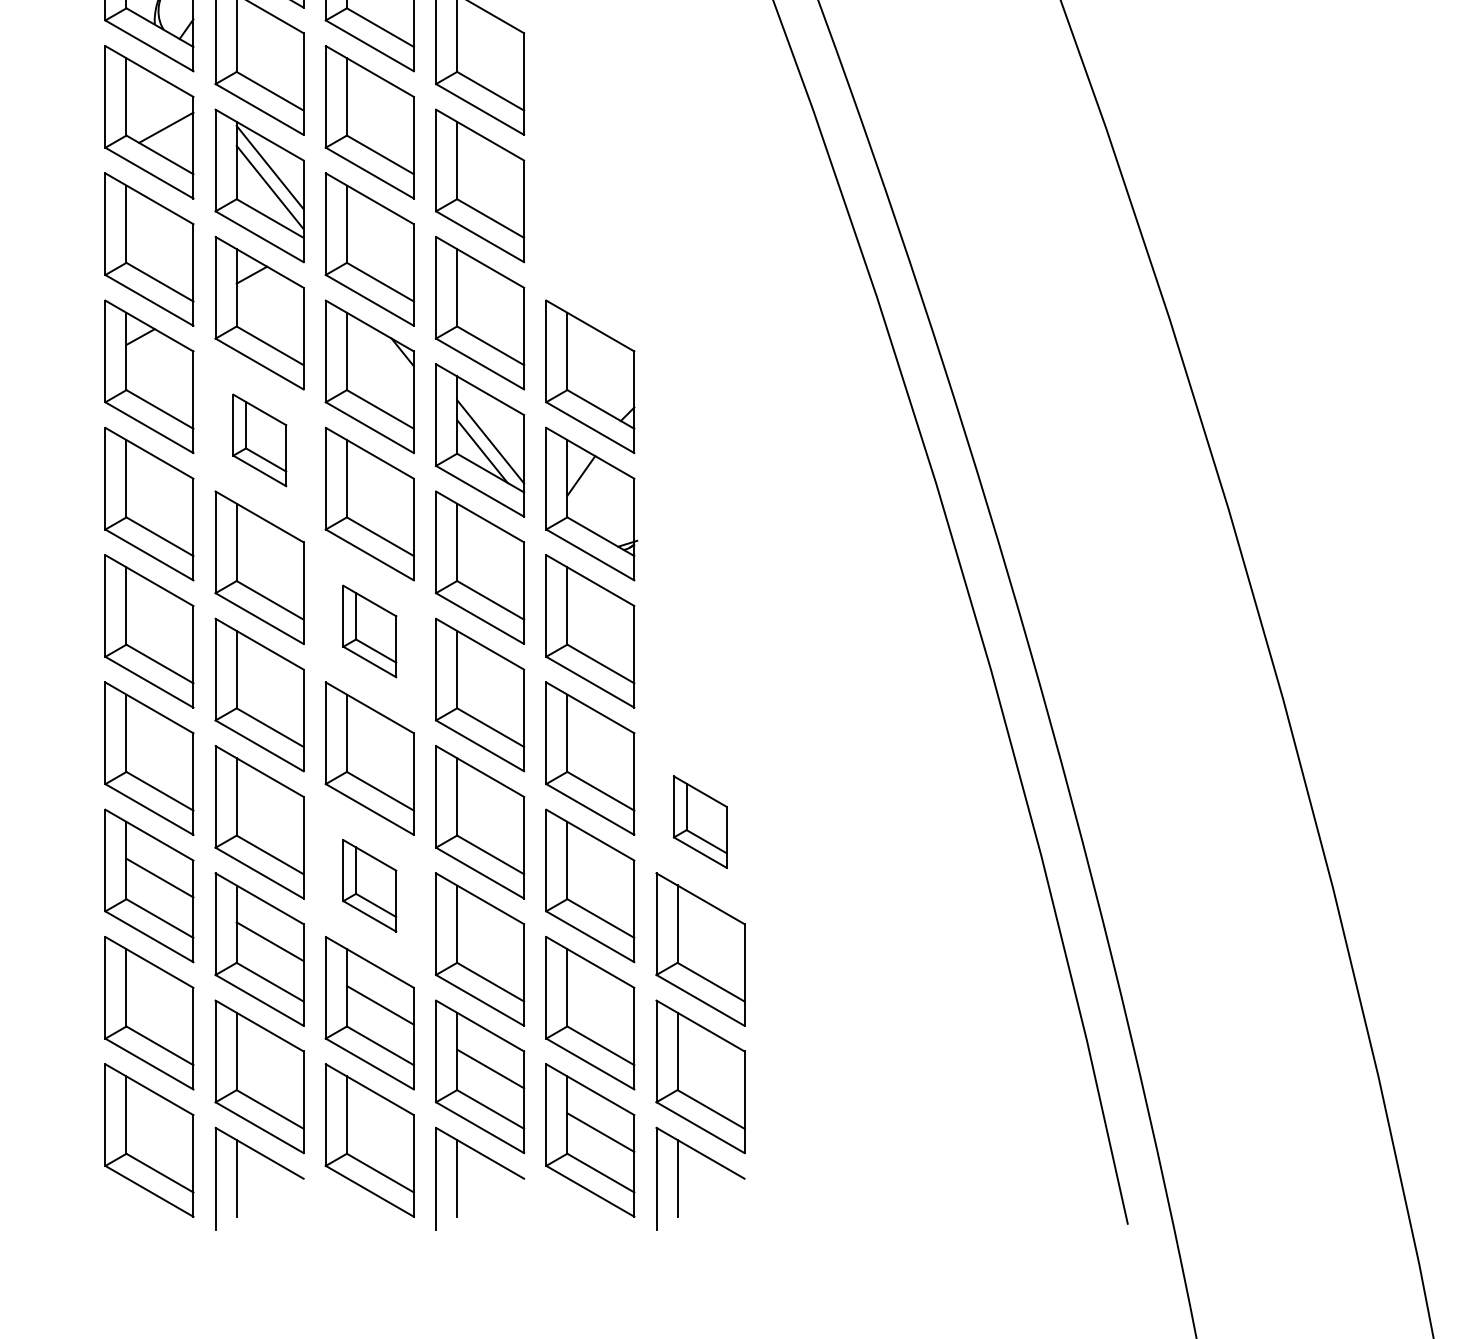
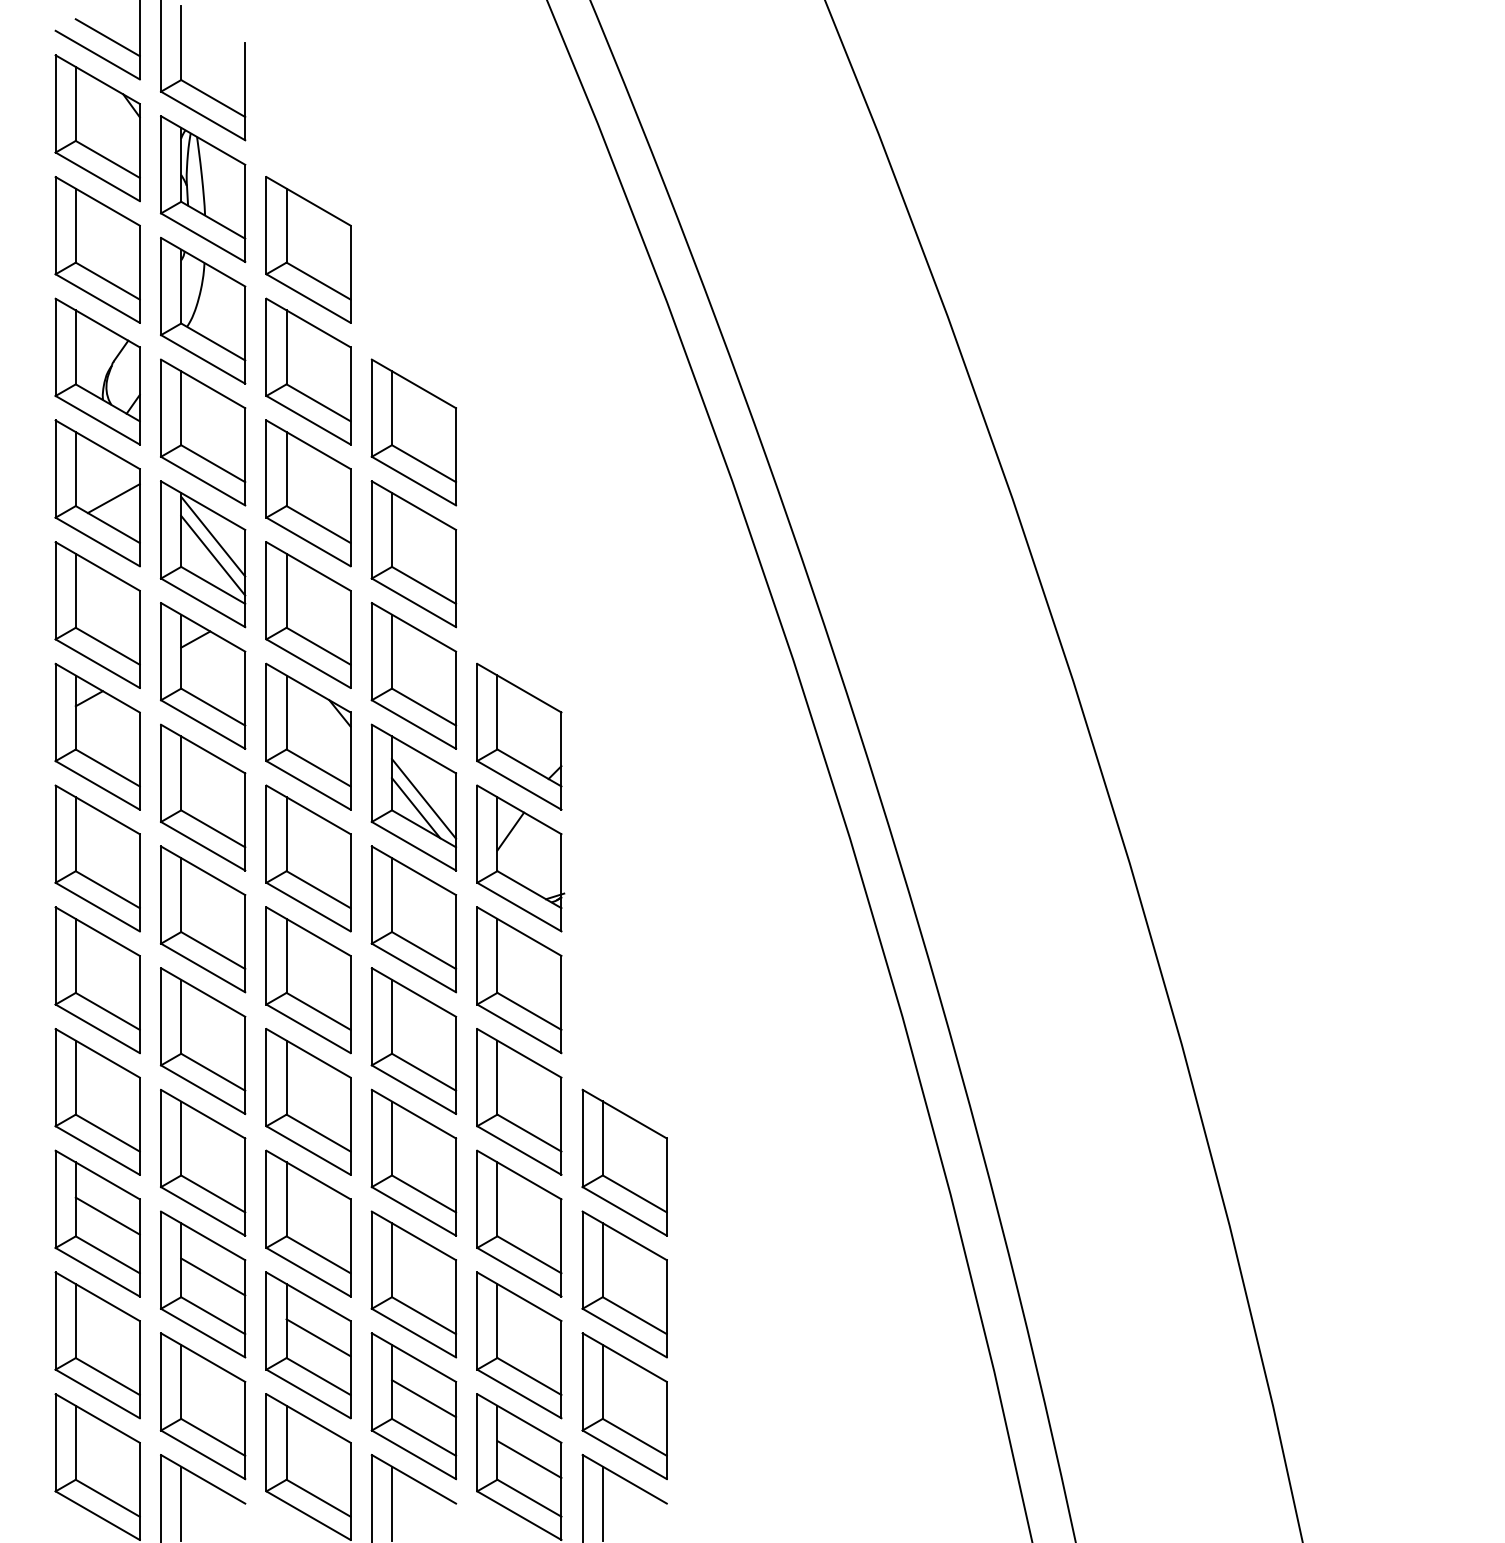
part: (260, 440) -> (203, 797), size x1.67
part: (369, 631) -> (308, 980), size x1.67
part: (700, 822) -> (624, 1162), size x1.67
part: (369, 885) -> (308, 1223), size x1.67

